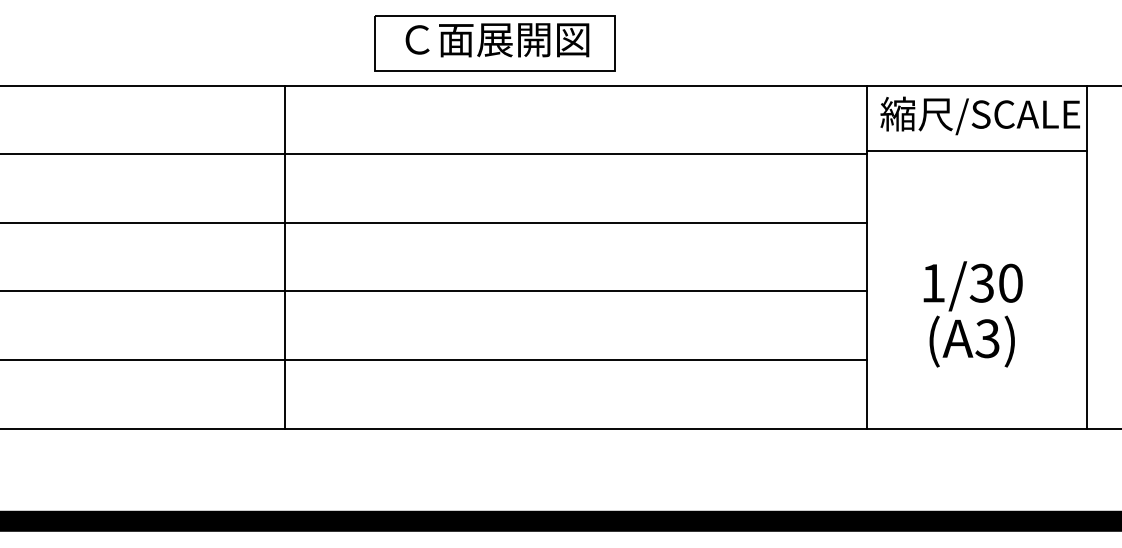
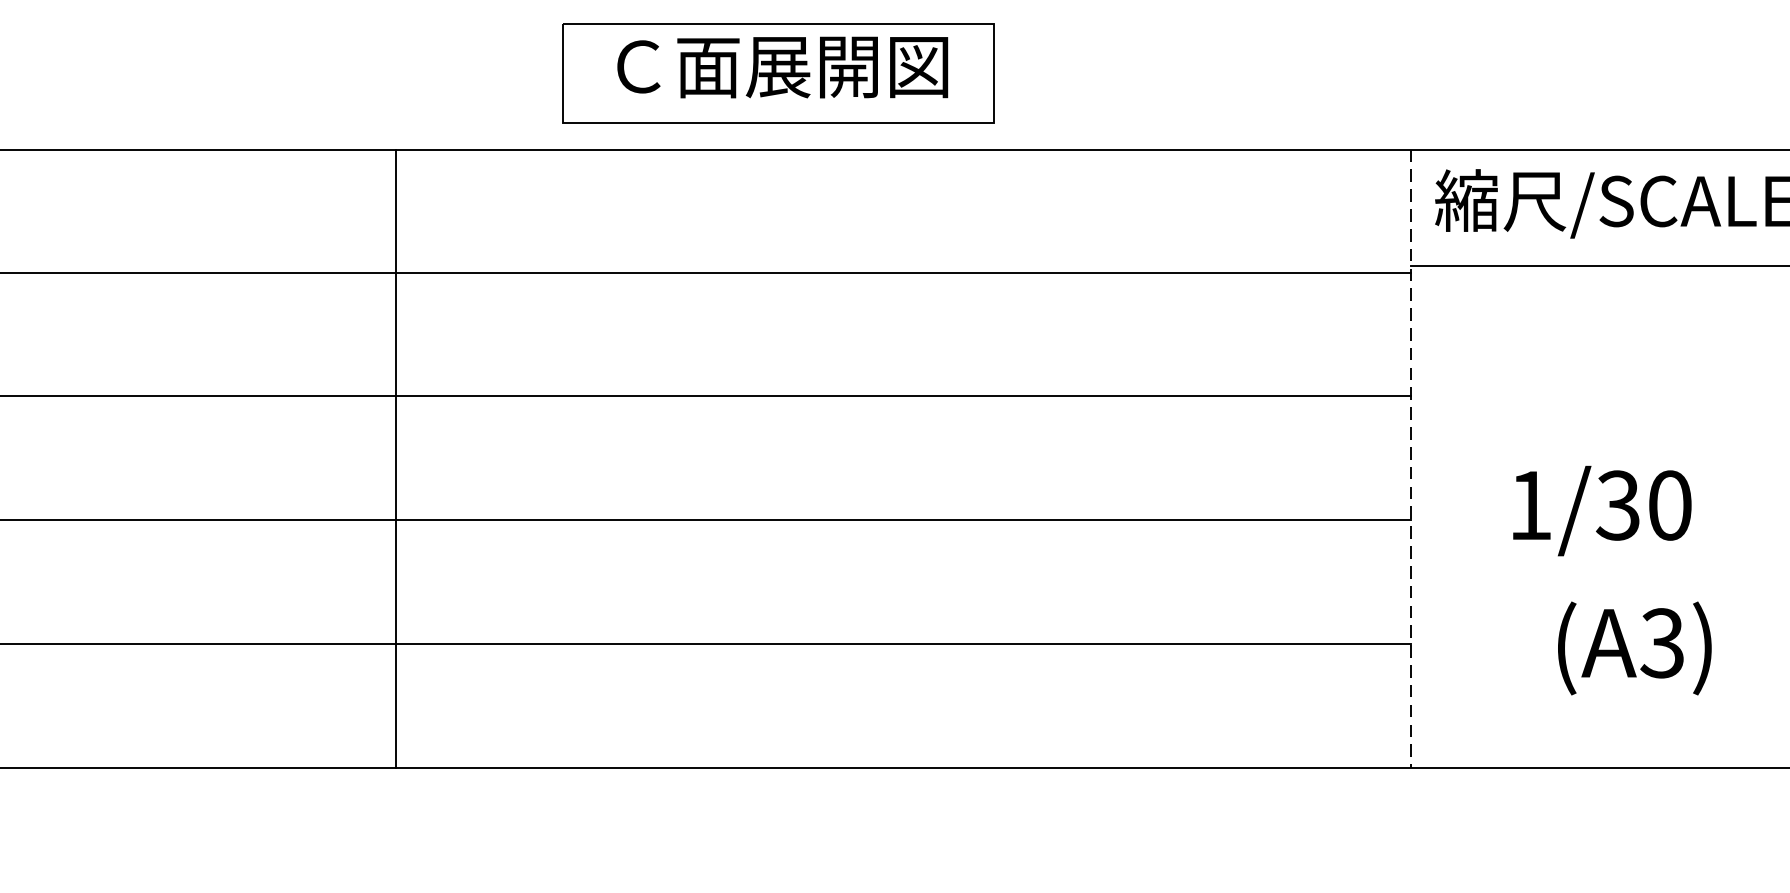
part: (494, 43) -> (777, 73), moved
line: (284, 256) -> (395, 457), moved
line: (867, 257) -> (1411, 459), solid -> dashed
text: (971, 341) -> (1633, 648), moved

